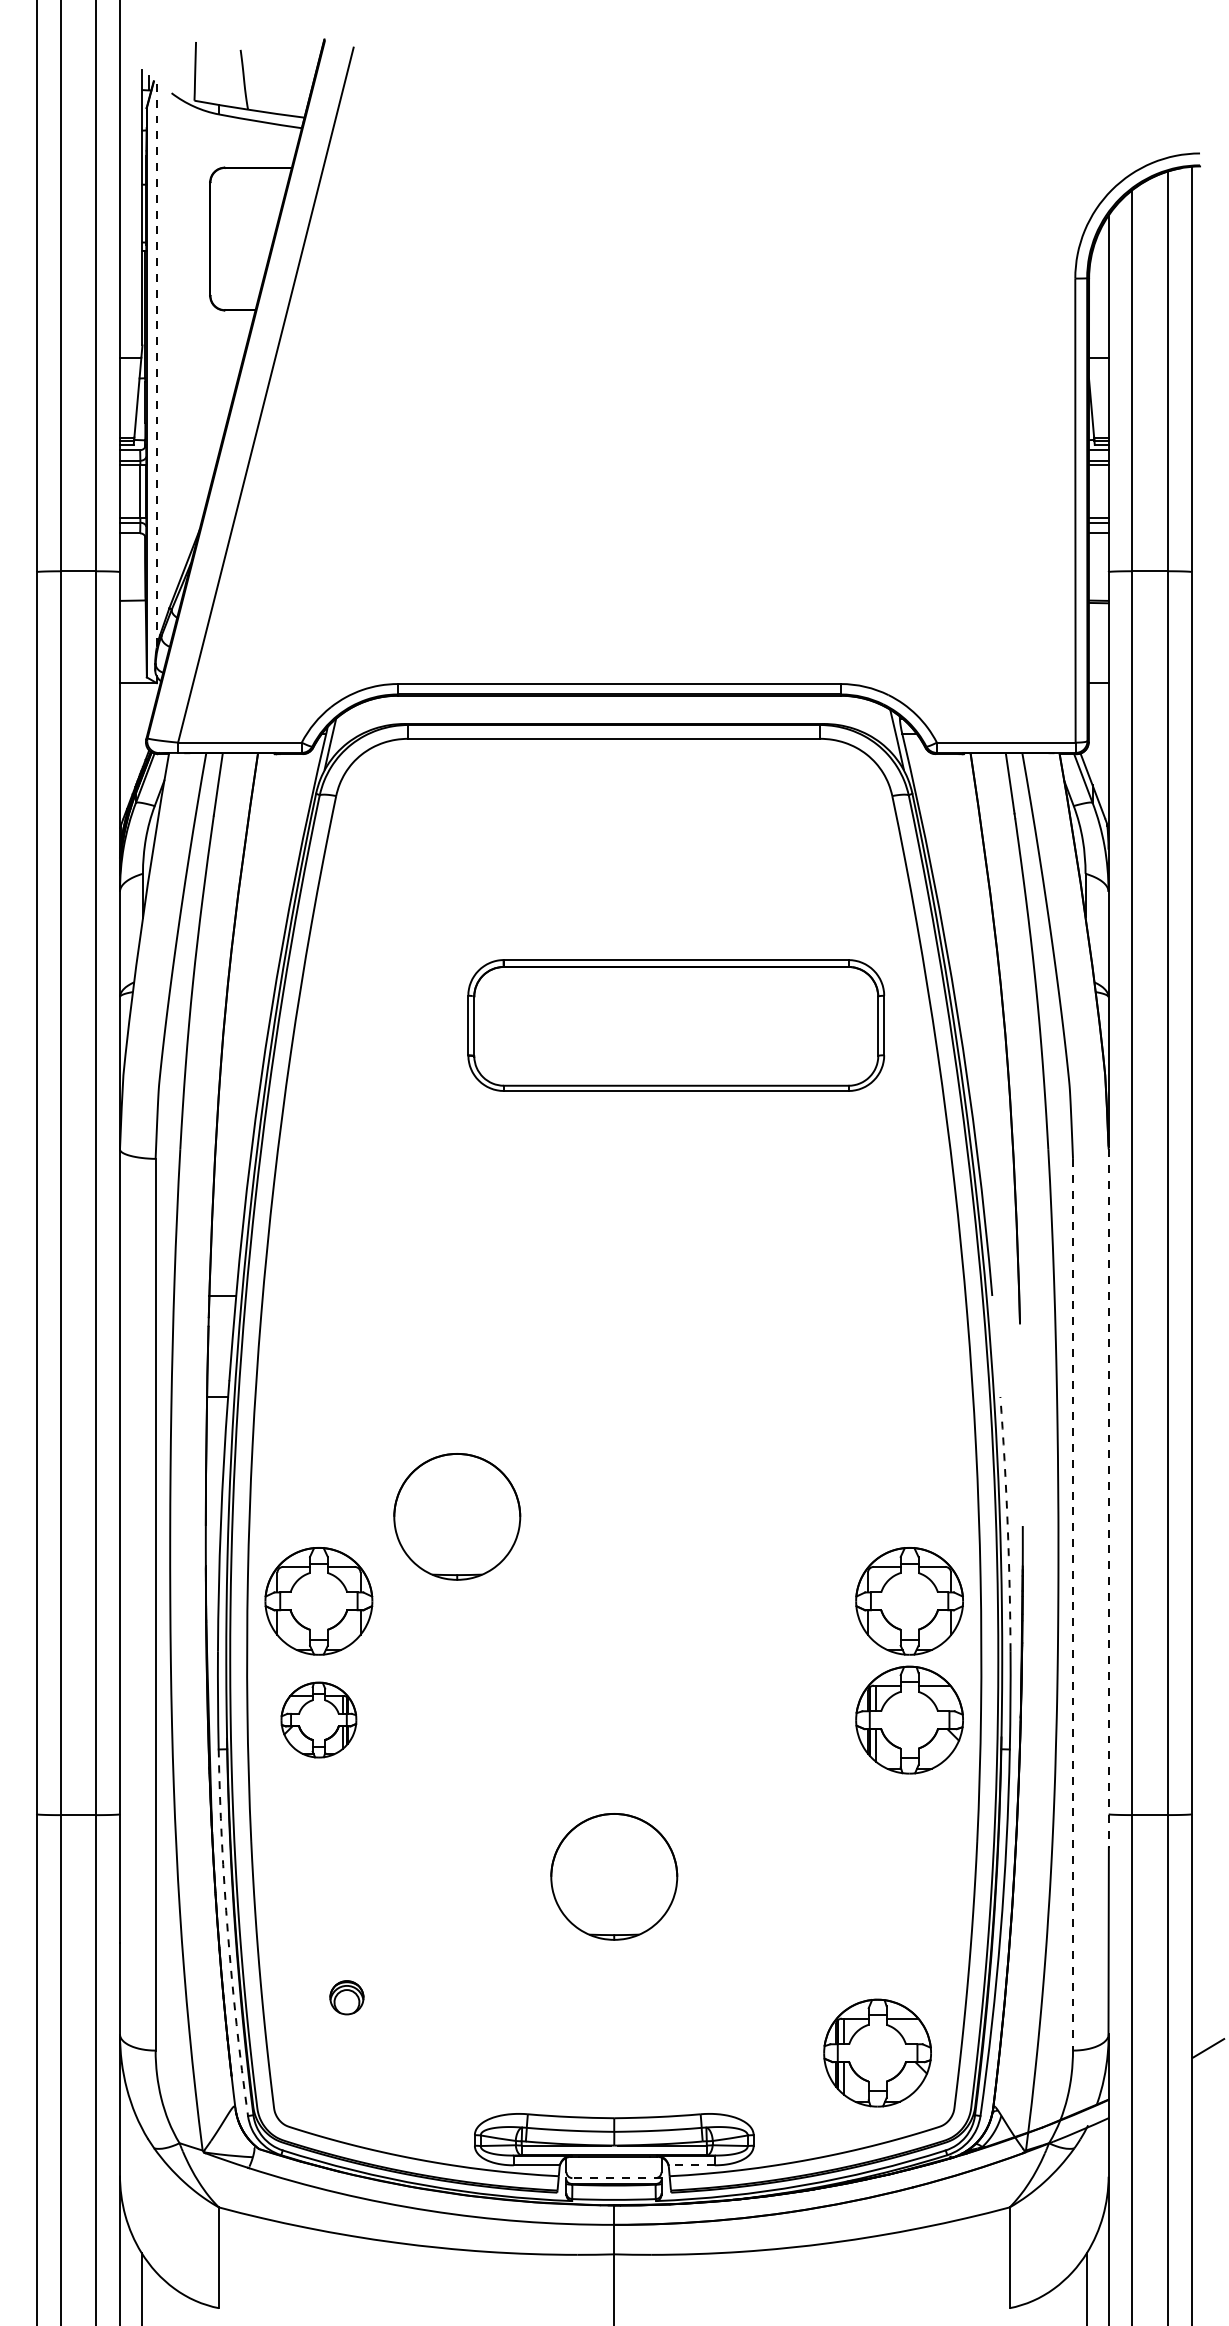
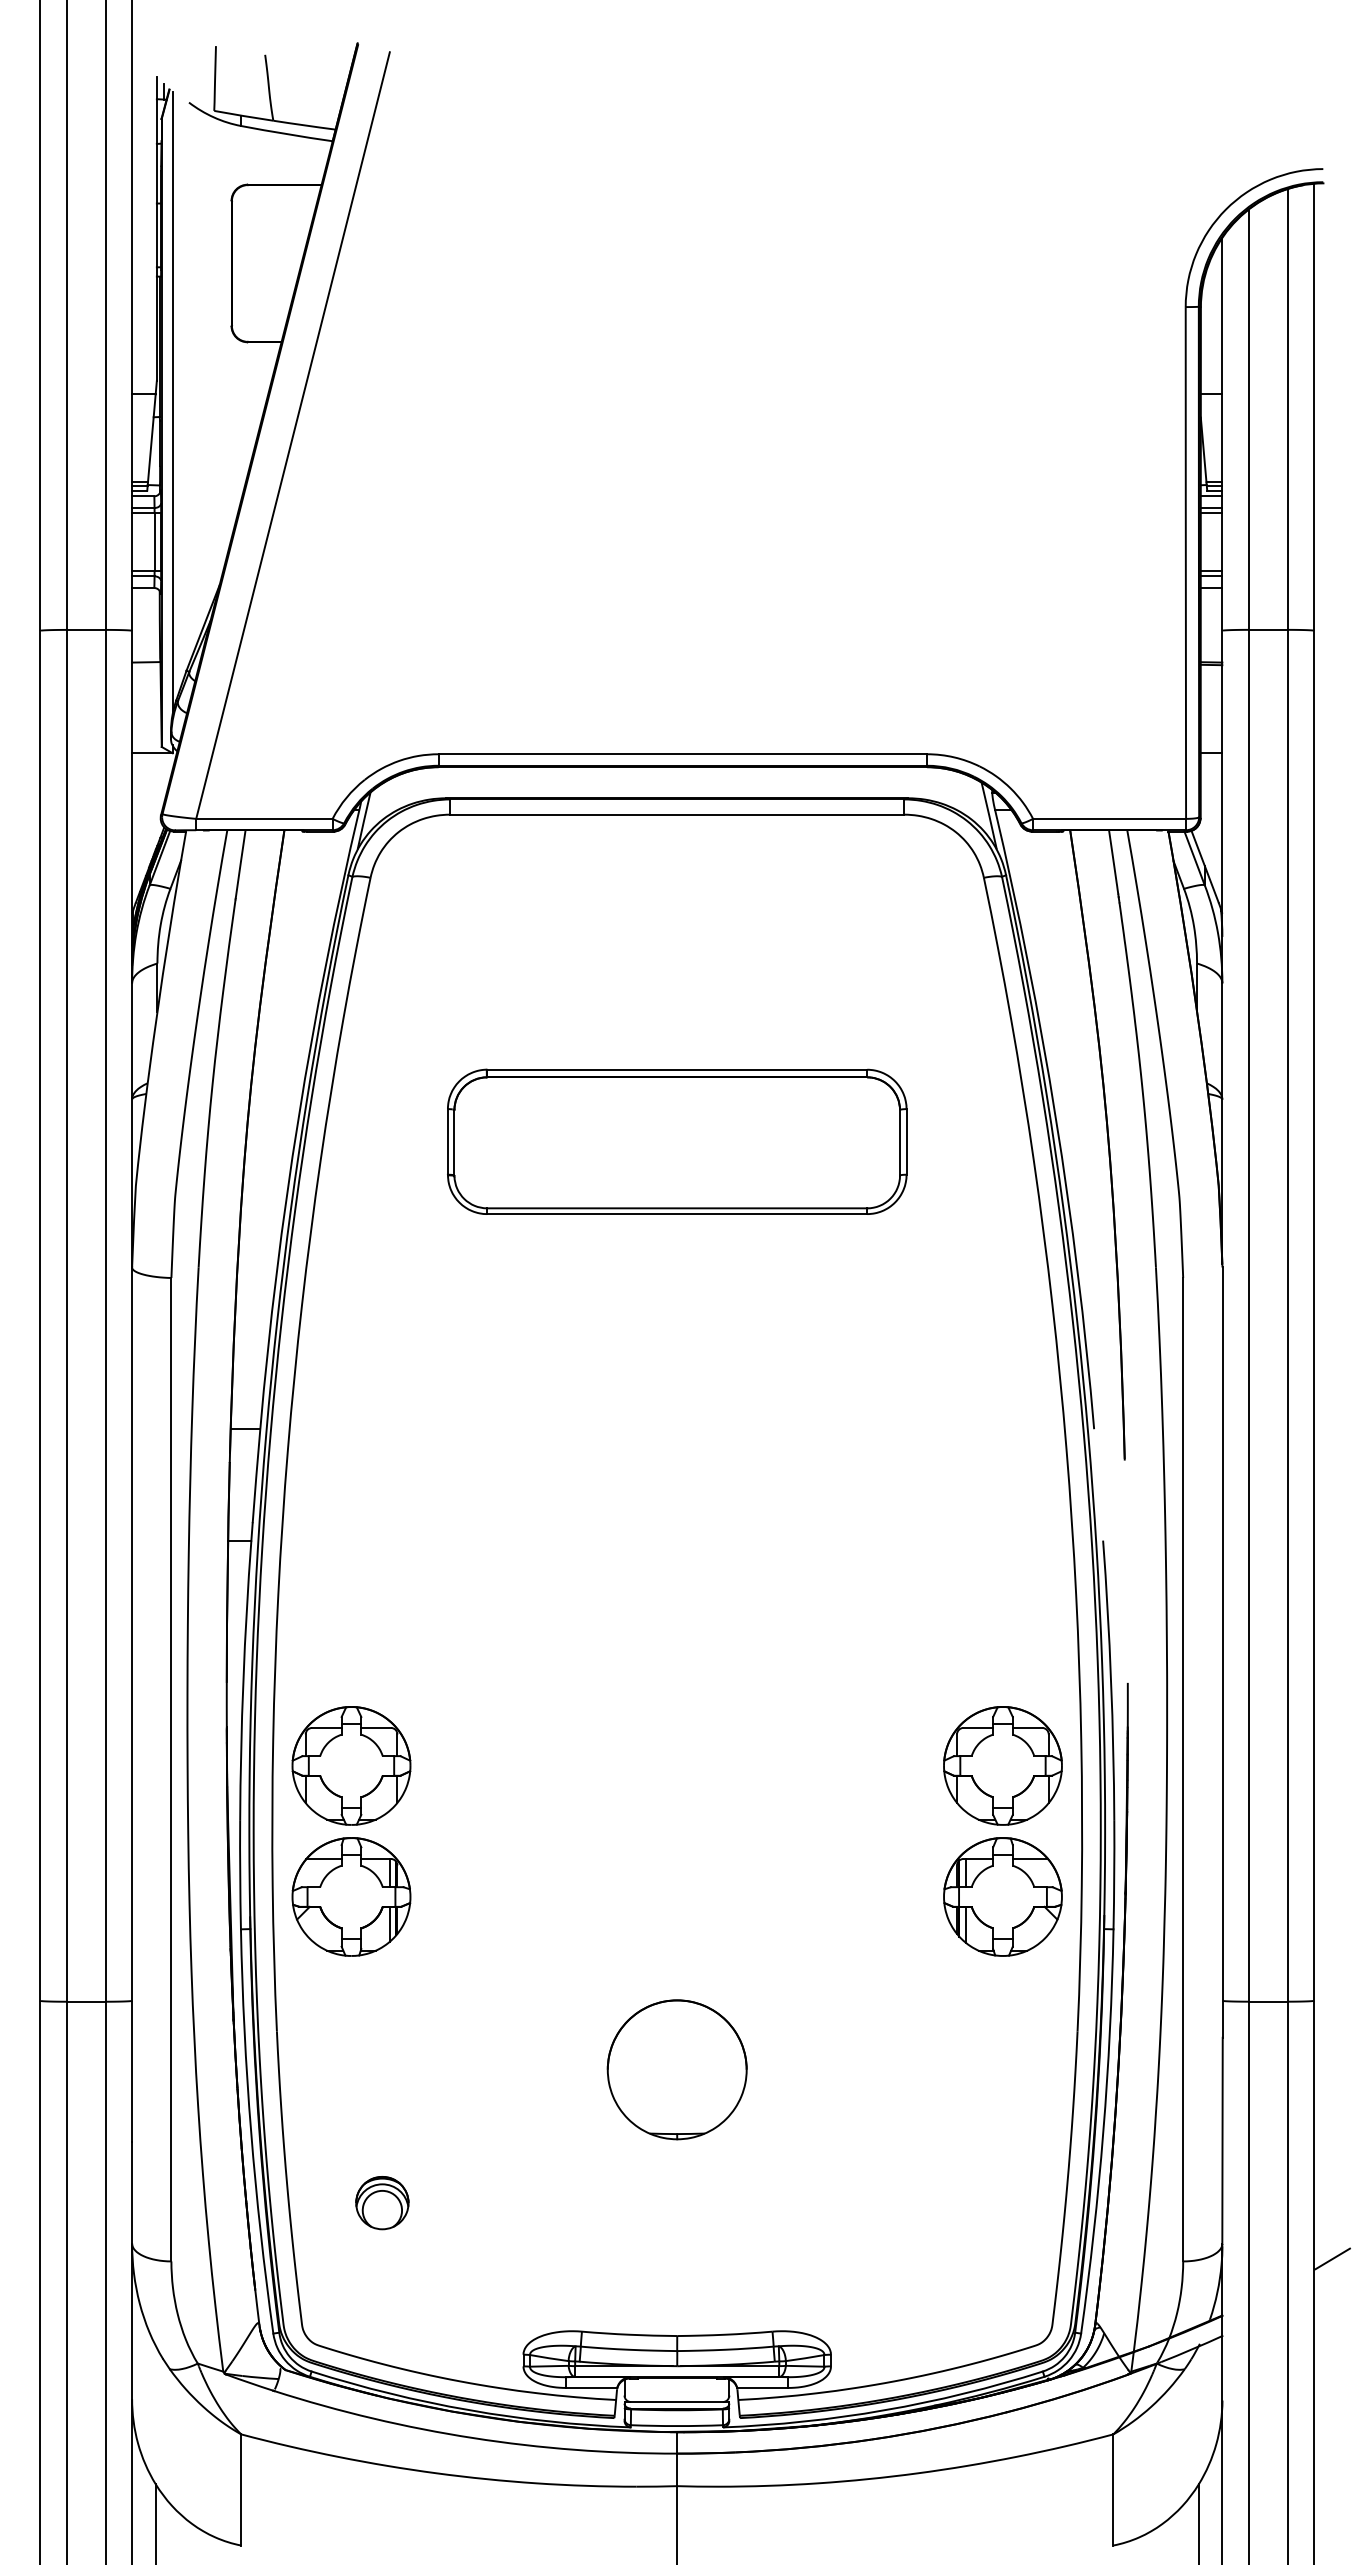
line: (156, 365) -> (172, 402), dashed -> solid
part: (676, 1025) -> (677, 1141), moved
line: (1108, 1499) -> (1222, 1653), dashed -> solid
part: (457, 1516) -> (504, 1672), removed
arc: (1007, 1524) -> (1110, 1681), dashed -> solid
line: (1073, 1604) -> (1183, 1769), dashed -> solid
part: (318, 1719) -> (351, 1896), size x1.43
arc: (227, 1933) -> (250, 2132), dashed -> solid
part: (346, 1997) -> (381, 2202), size x1.43
part: (877, 2052) -> (967, 2263), removed
line: (691, 2165) -> (762, 2388), dashed -> solid
line: (613, 2178) -> (676, 2402), dashed -> solid

